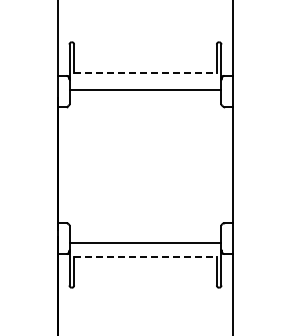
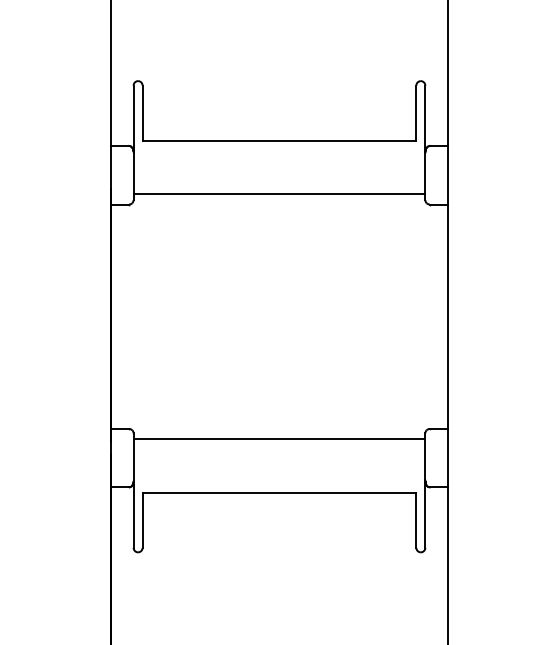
line: (145, 73) -> (279, 141), dashed -> solid
line: (145, 90) -> (279, 194), moved
line: (145, 242) -> (279, 438), moved
line: (145, 256) -> (279, 492), dashed -> solid

